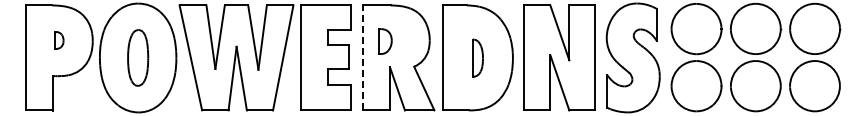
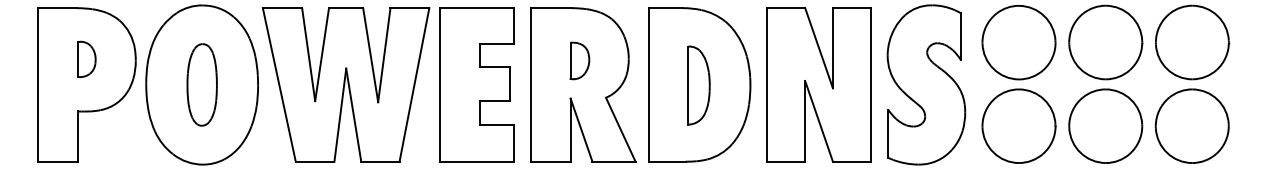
part: (59, 40) -> (87, 59), size x1.43
part: (385, 41) -> (580, 60), moved
line: (362, 57) -> (530, 84), dashed -> solid
part: (477, 57) -> (698, 84), size x1.43

